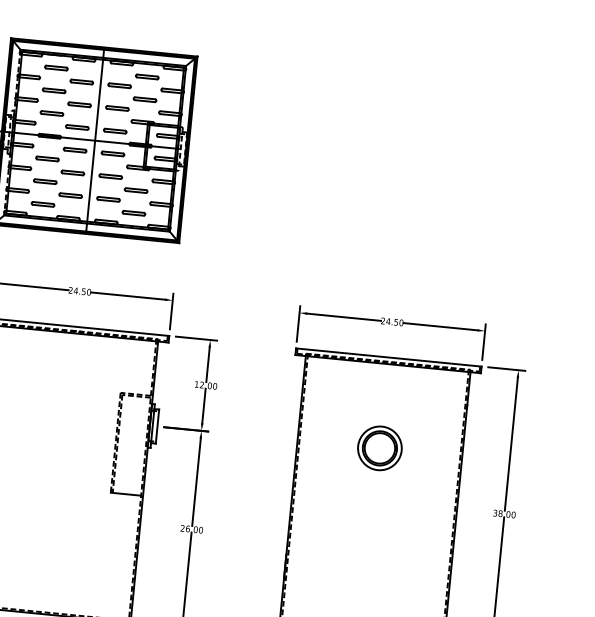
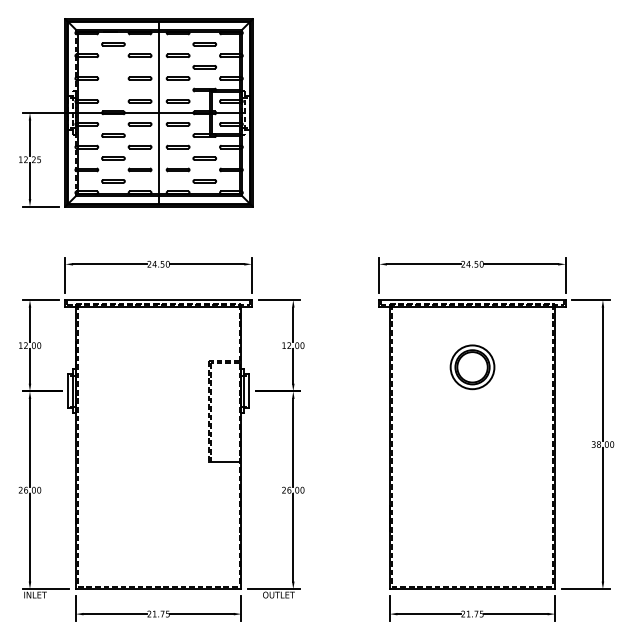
line: (54, 90) -> (113, 66), removed
part: (52, 112) -> (113, 89), removed
part: (379, 448) -> (472, 367), moved

